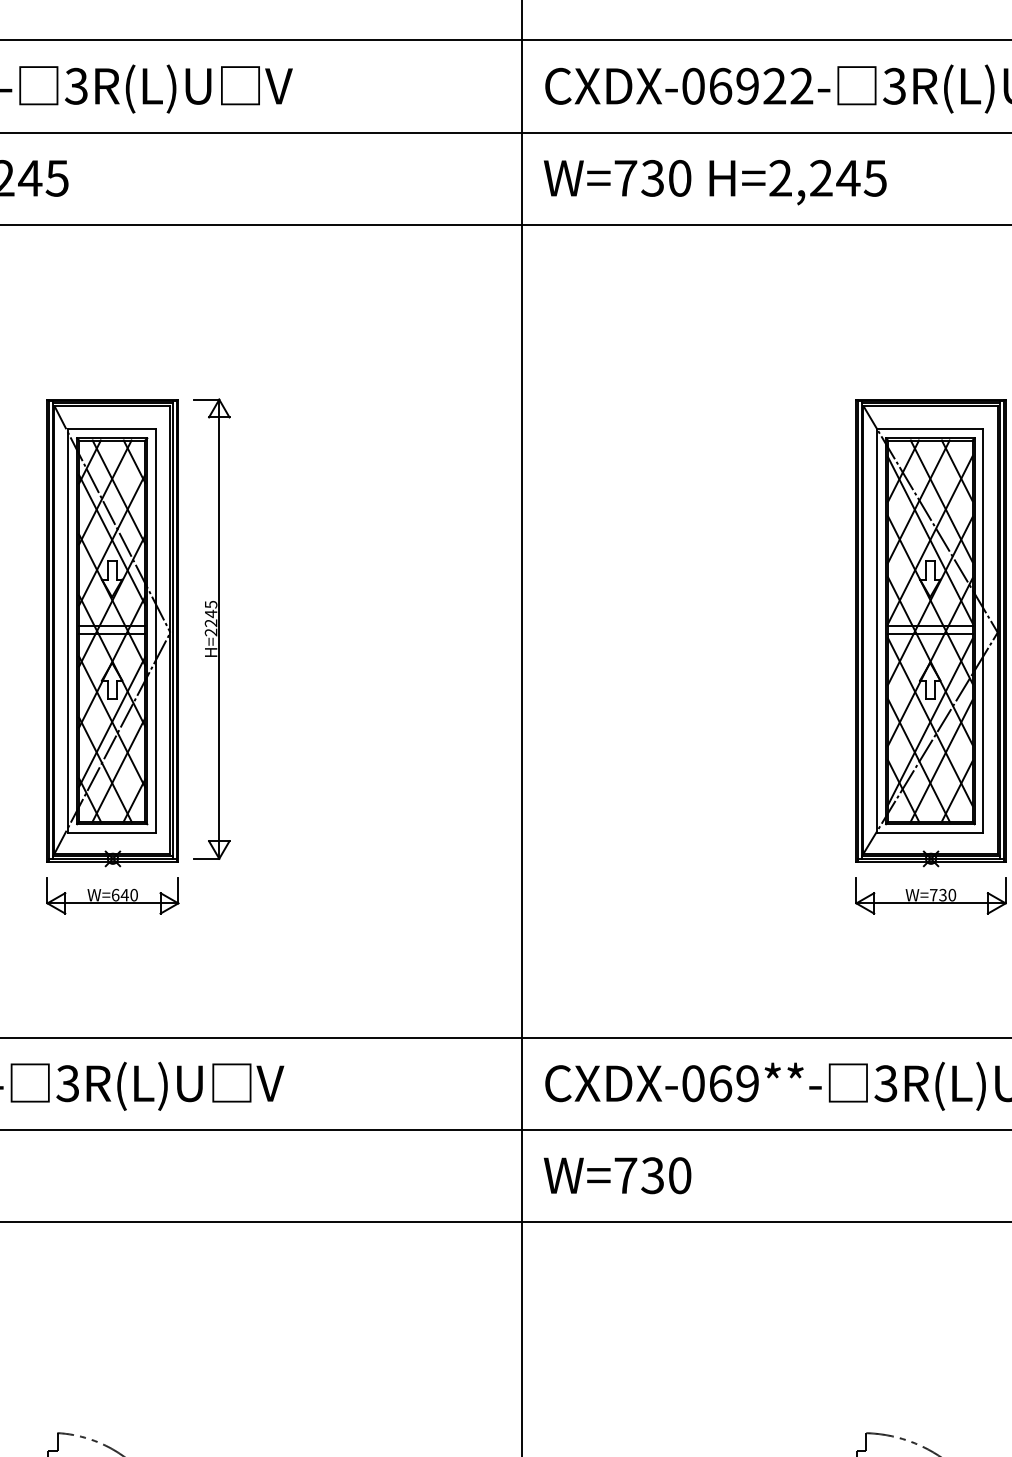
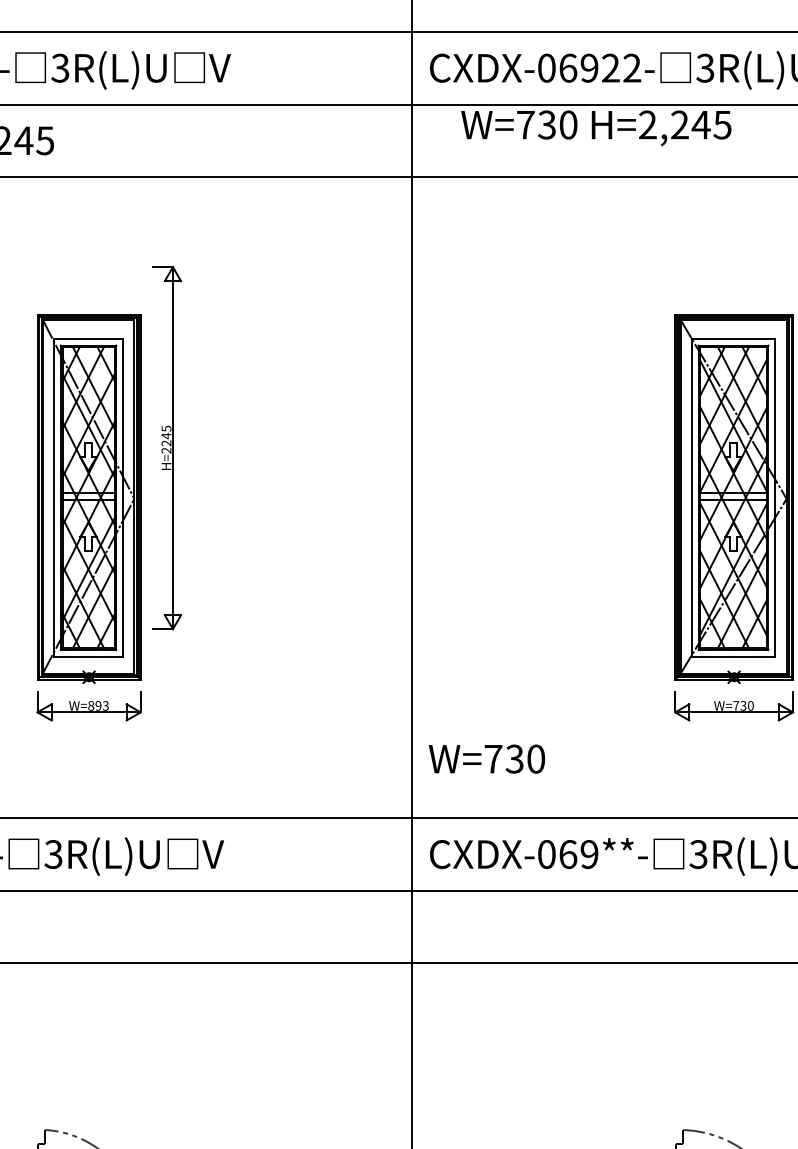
text: (715, 182) -> (596, 128), moved
part: (211, 628) -> (166, 447), moved
text: (124, 894) -> (98, 705), W=640 -> W=893
text: (617, 1175) -> (486, 758), moved

